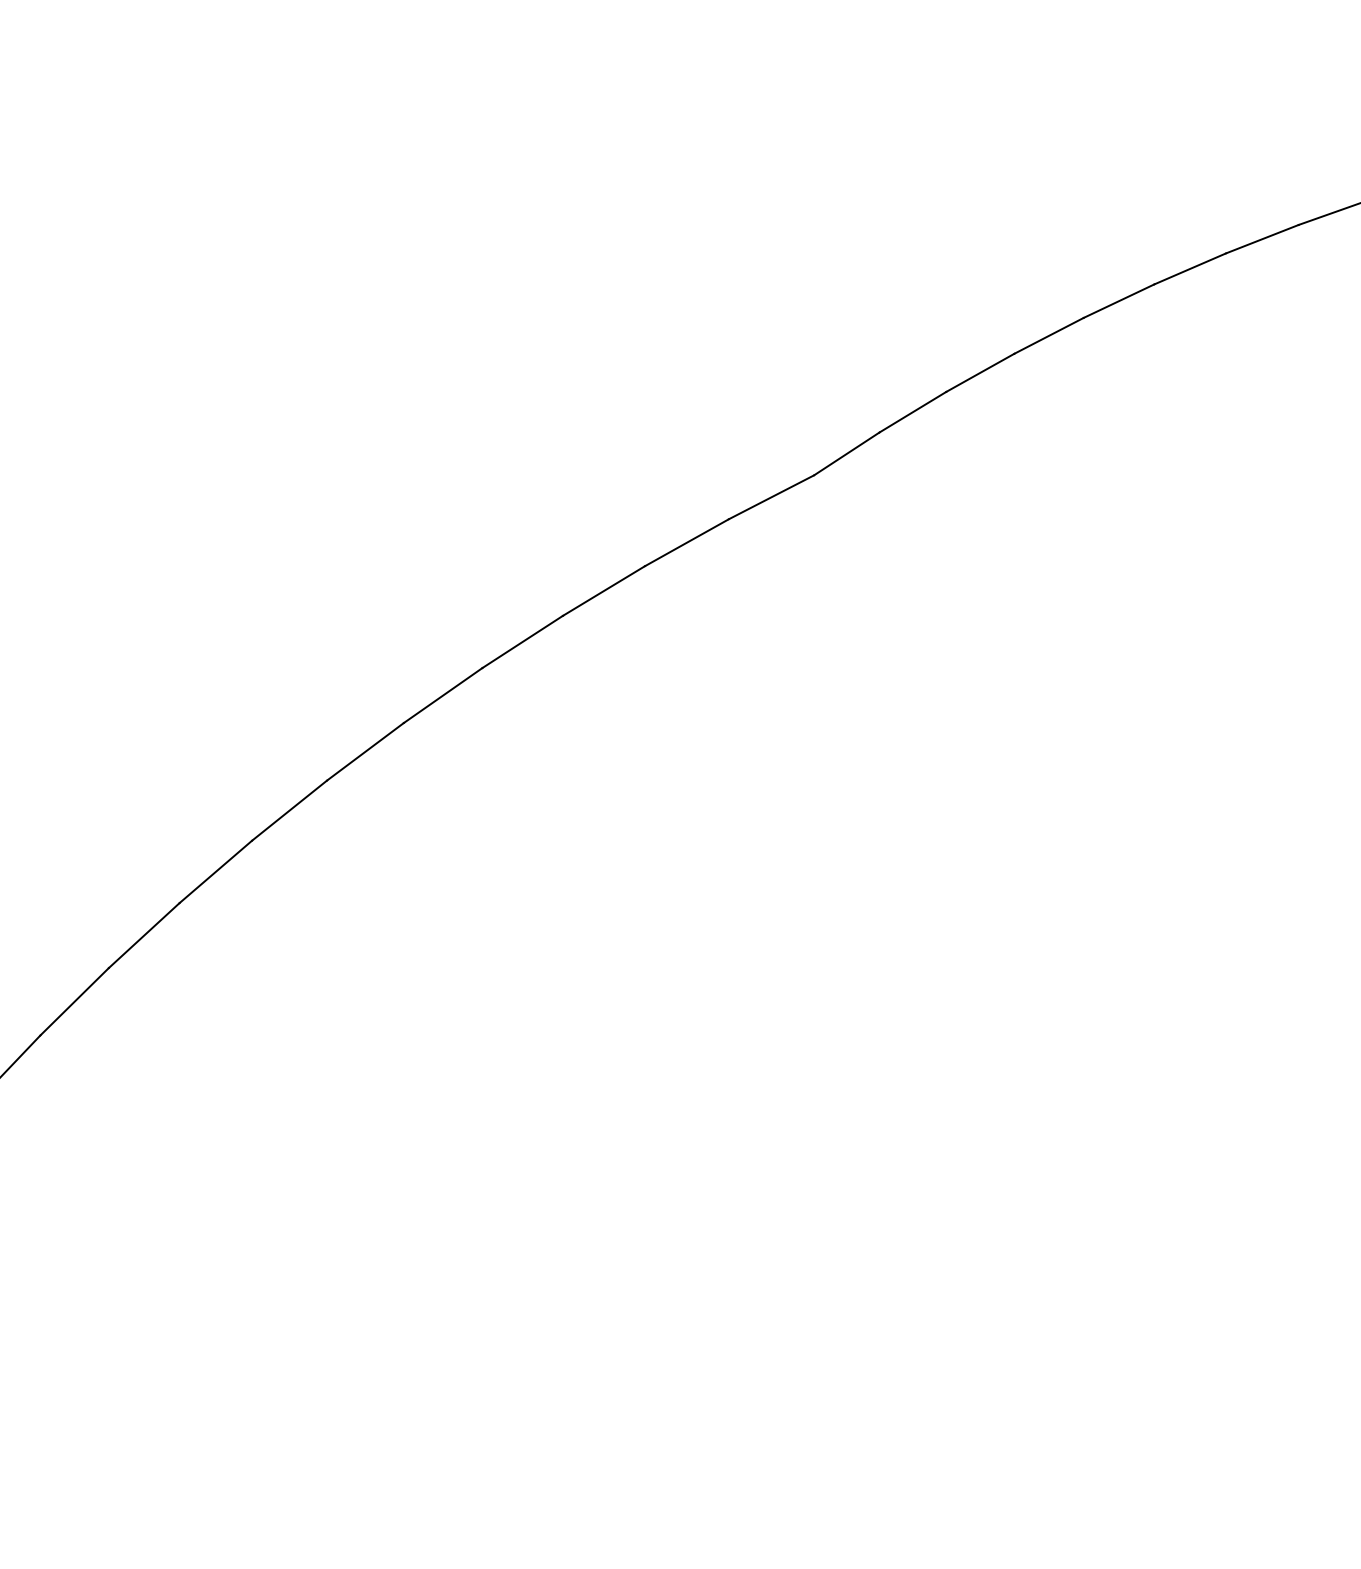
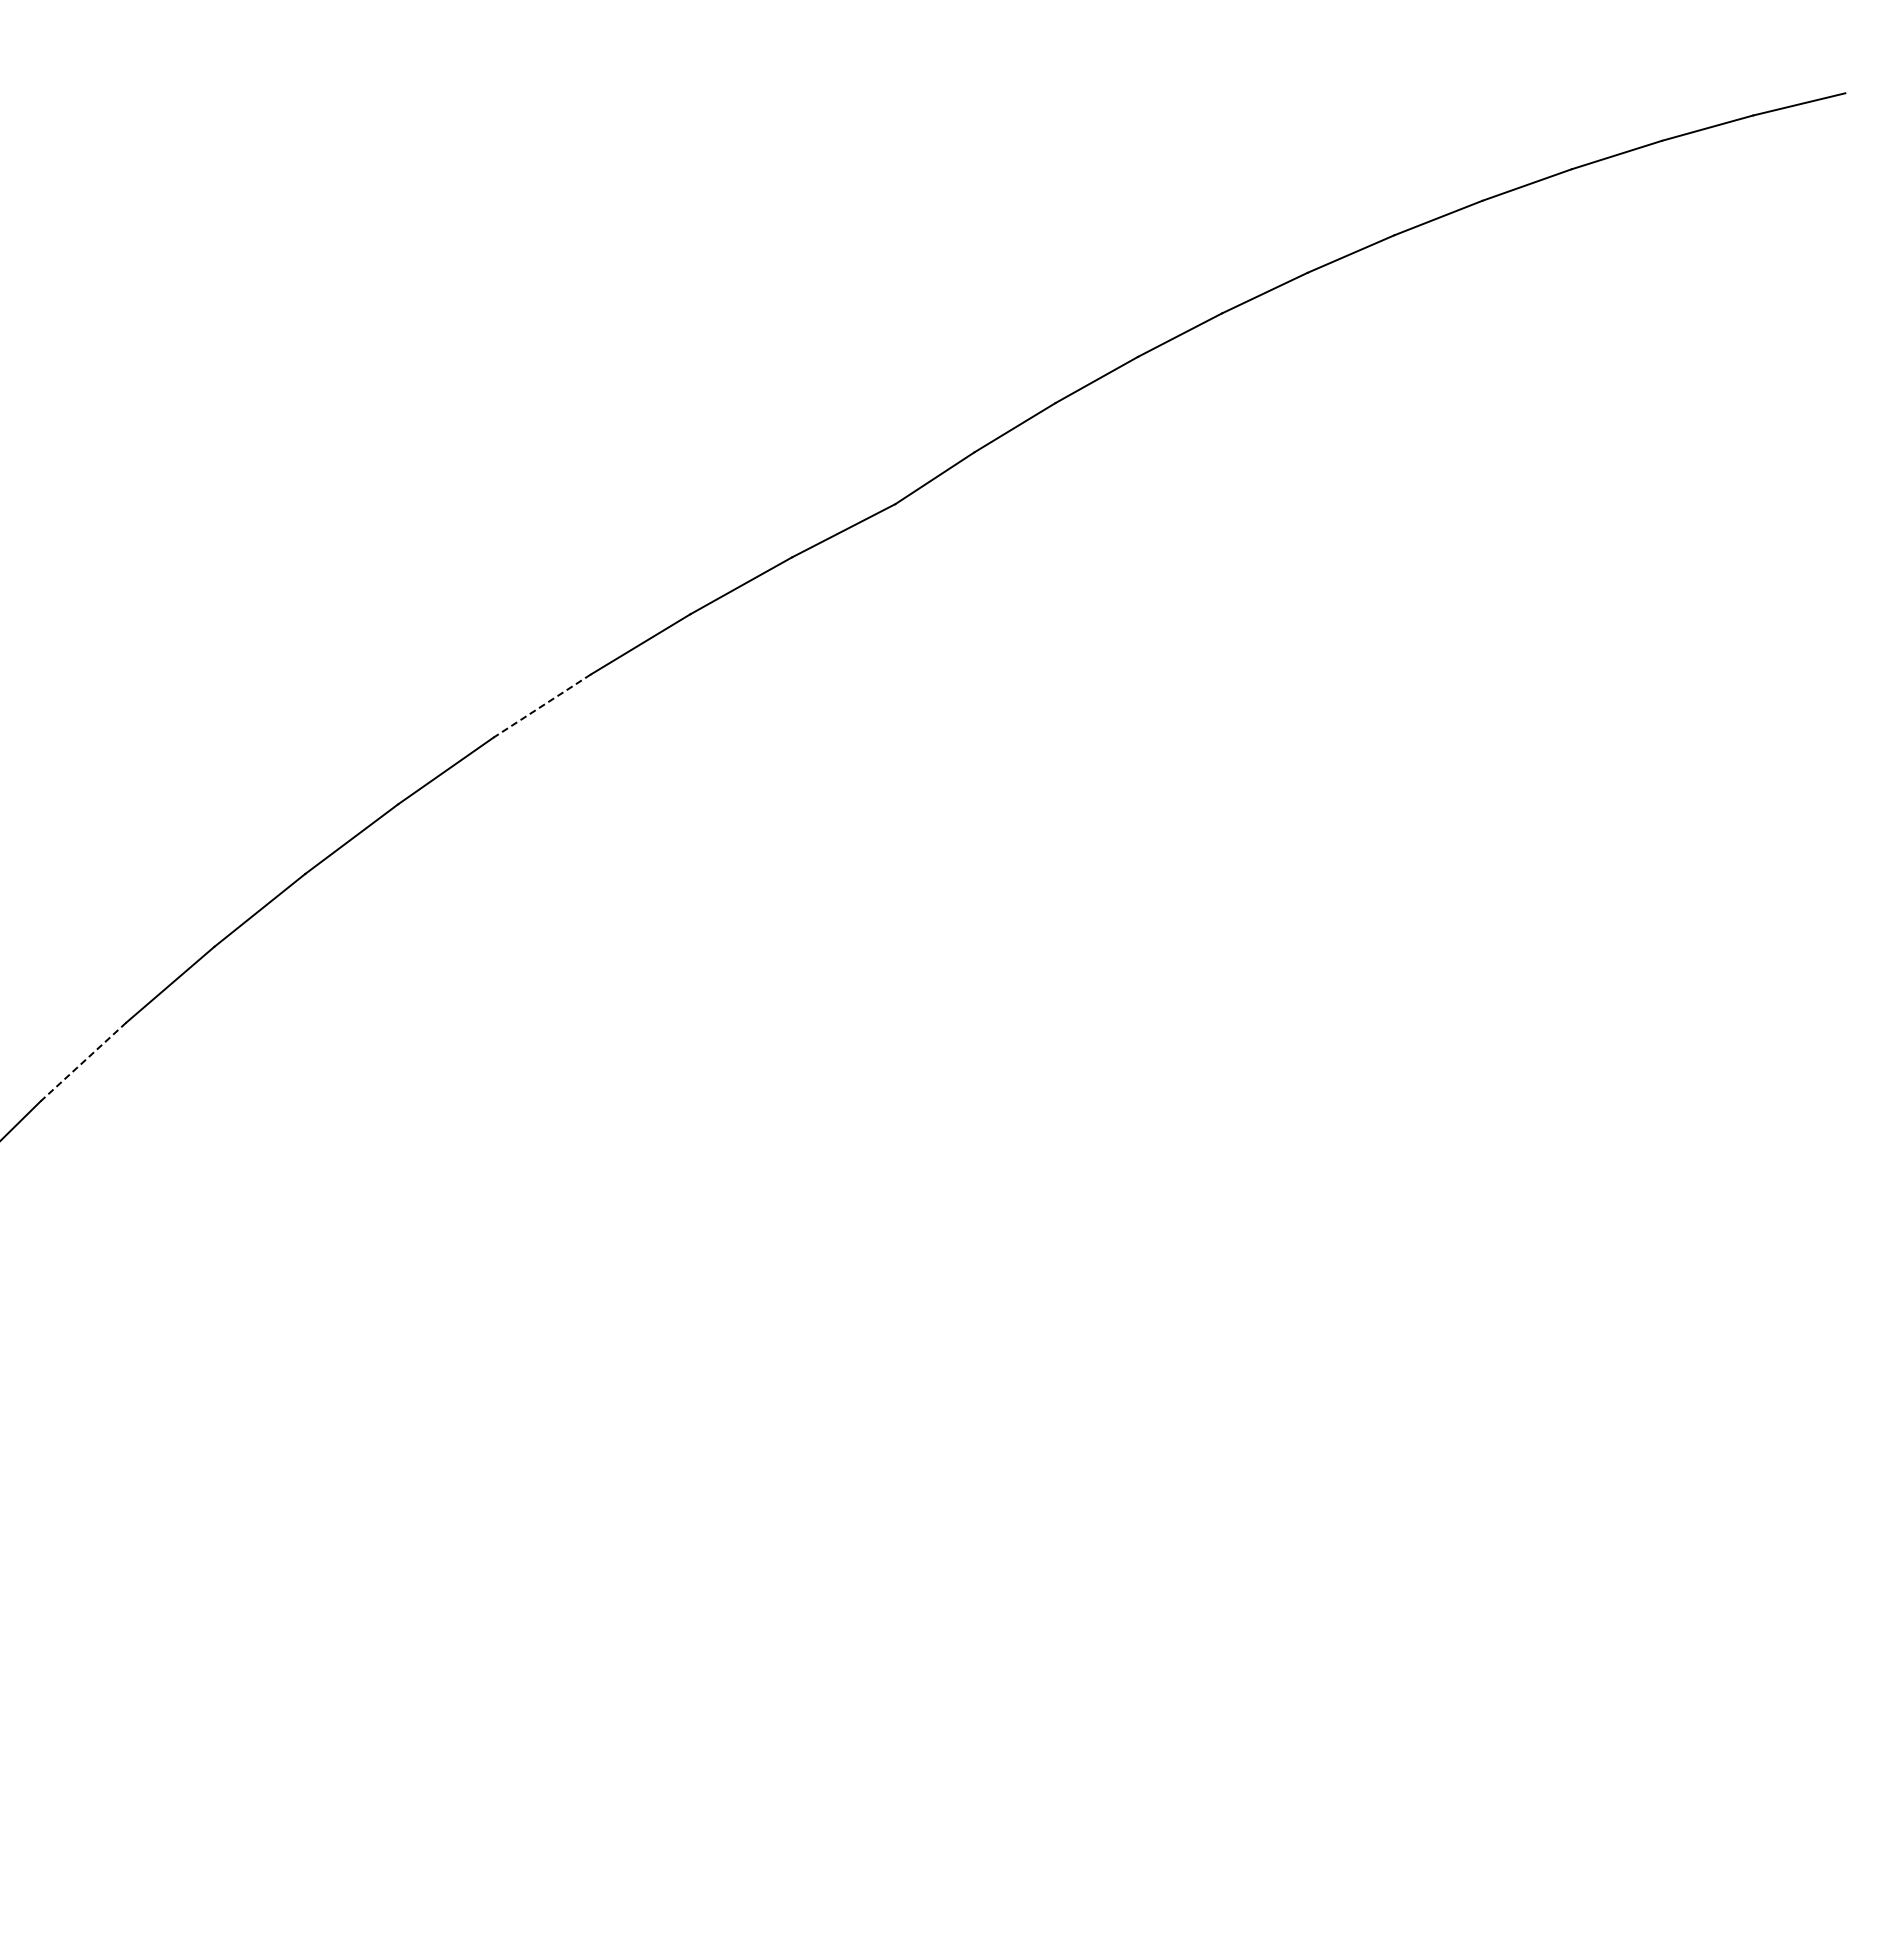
line: (522, 642) -> (541, 706), solid -> dashed
line: (144, 936) -> (83, 1062), solid -> dashed

